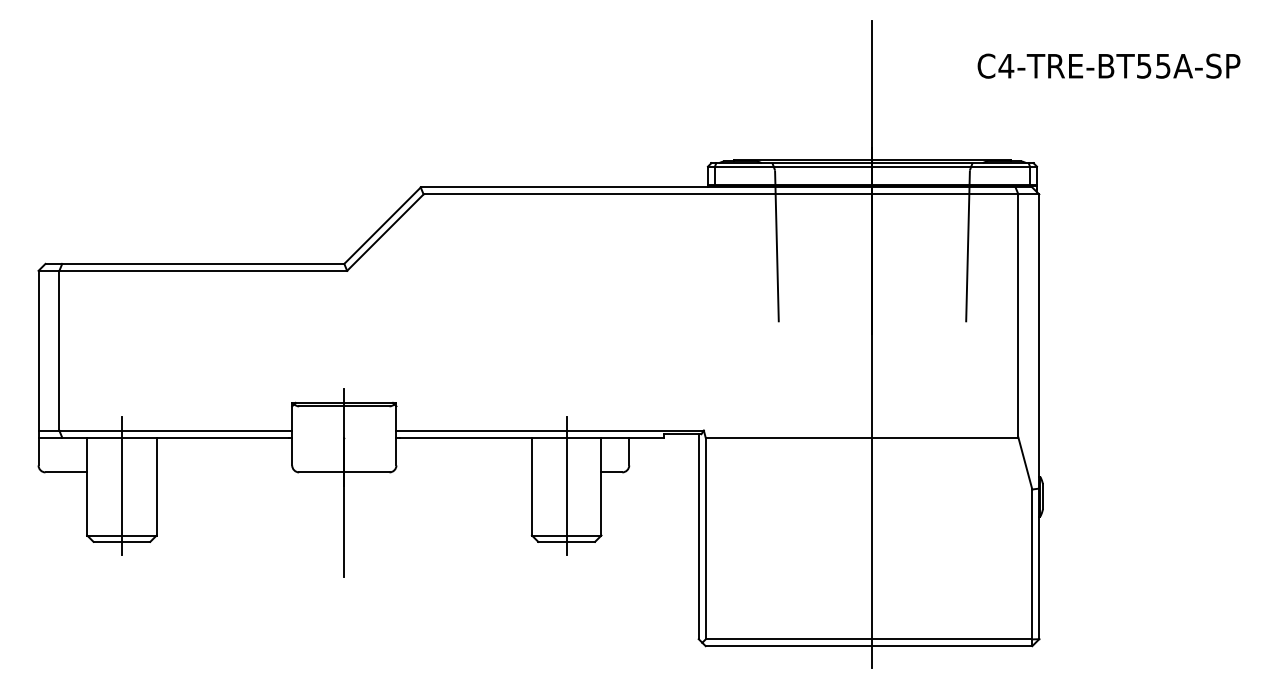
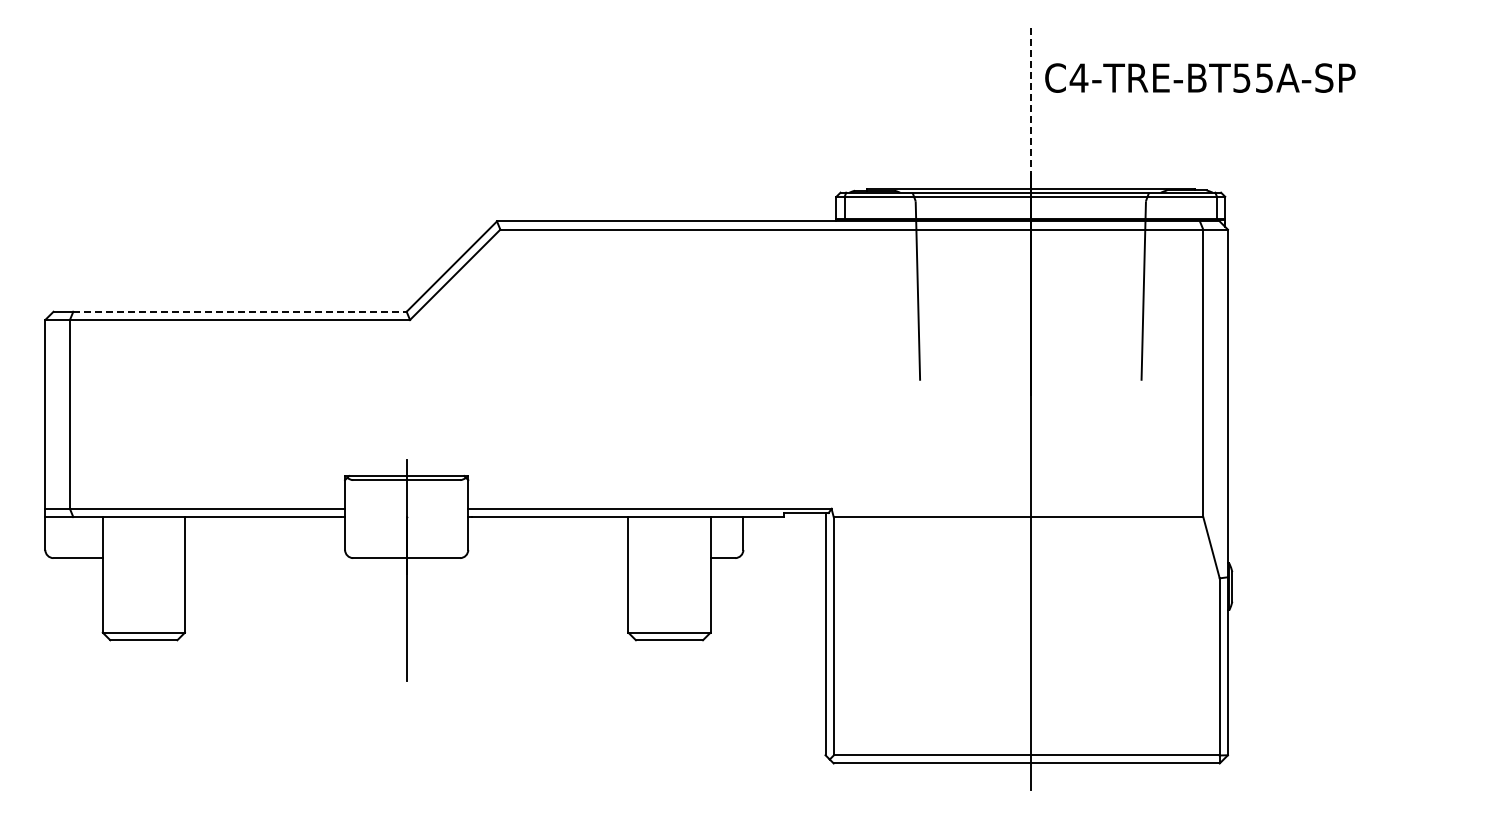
text: (1109, 65) -> (1200, 77), moved
line: (872, 89) -> (1030, 105), solid -> dashed
line: (203, 263) -> (240, 311), solid -> dashed
line: (121, 485) -> (143, 573), removed
line: (566, 485) -> (669, 573), removed

